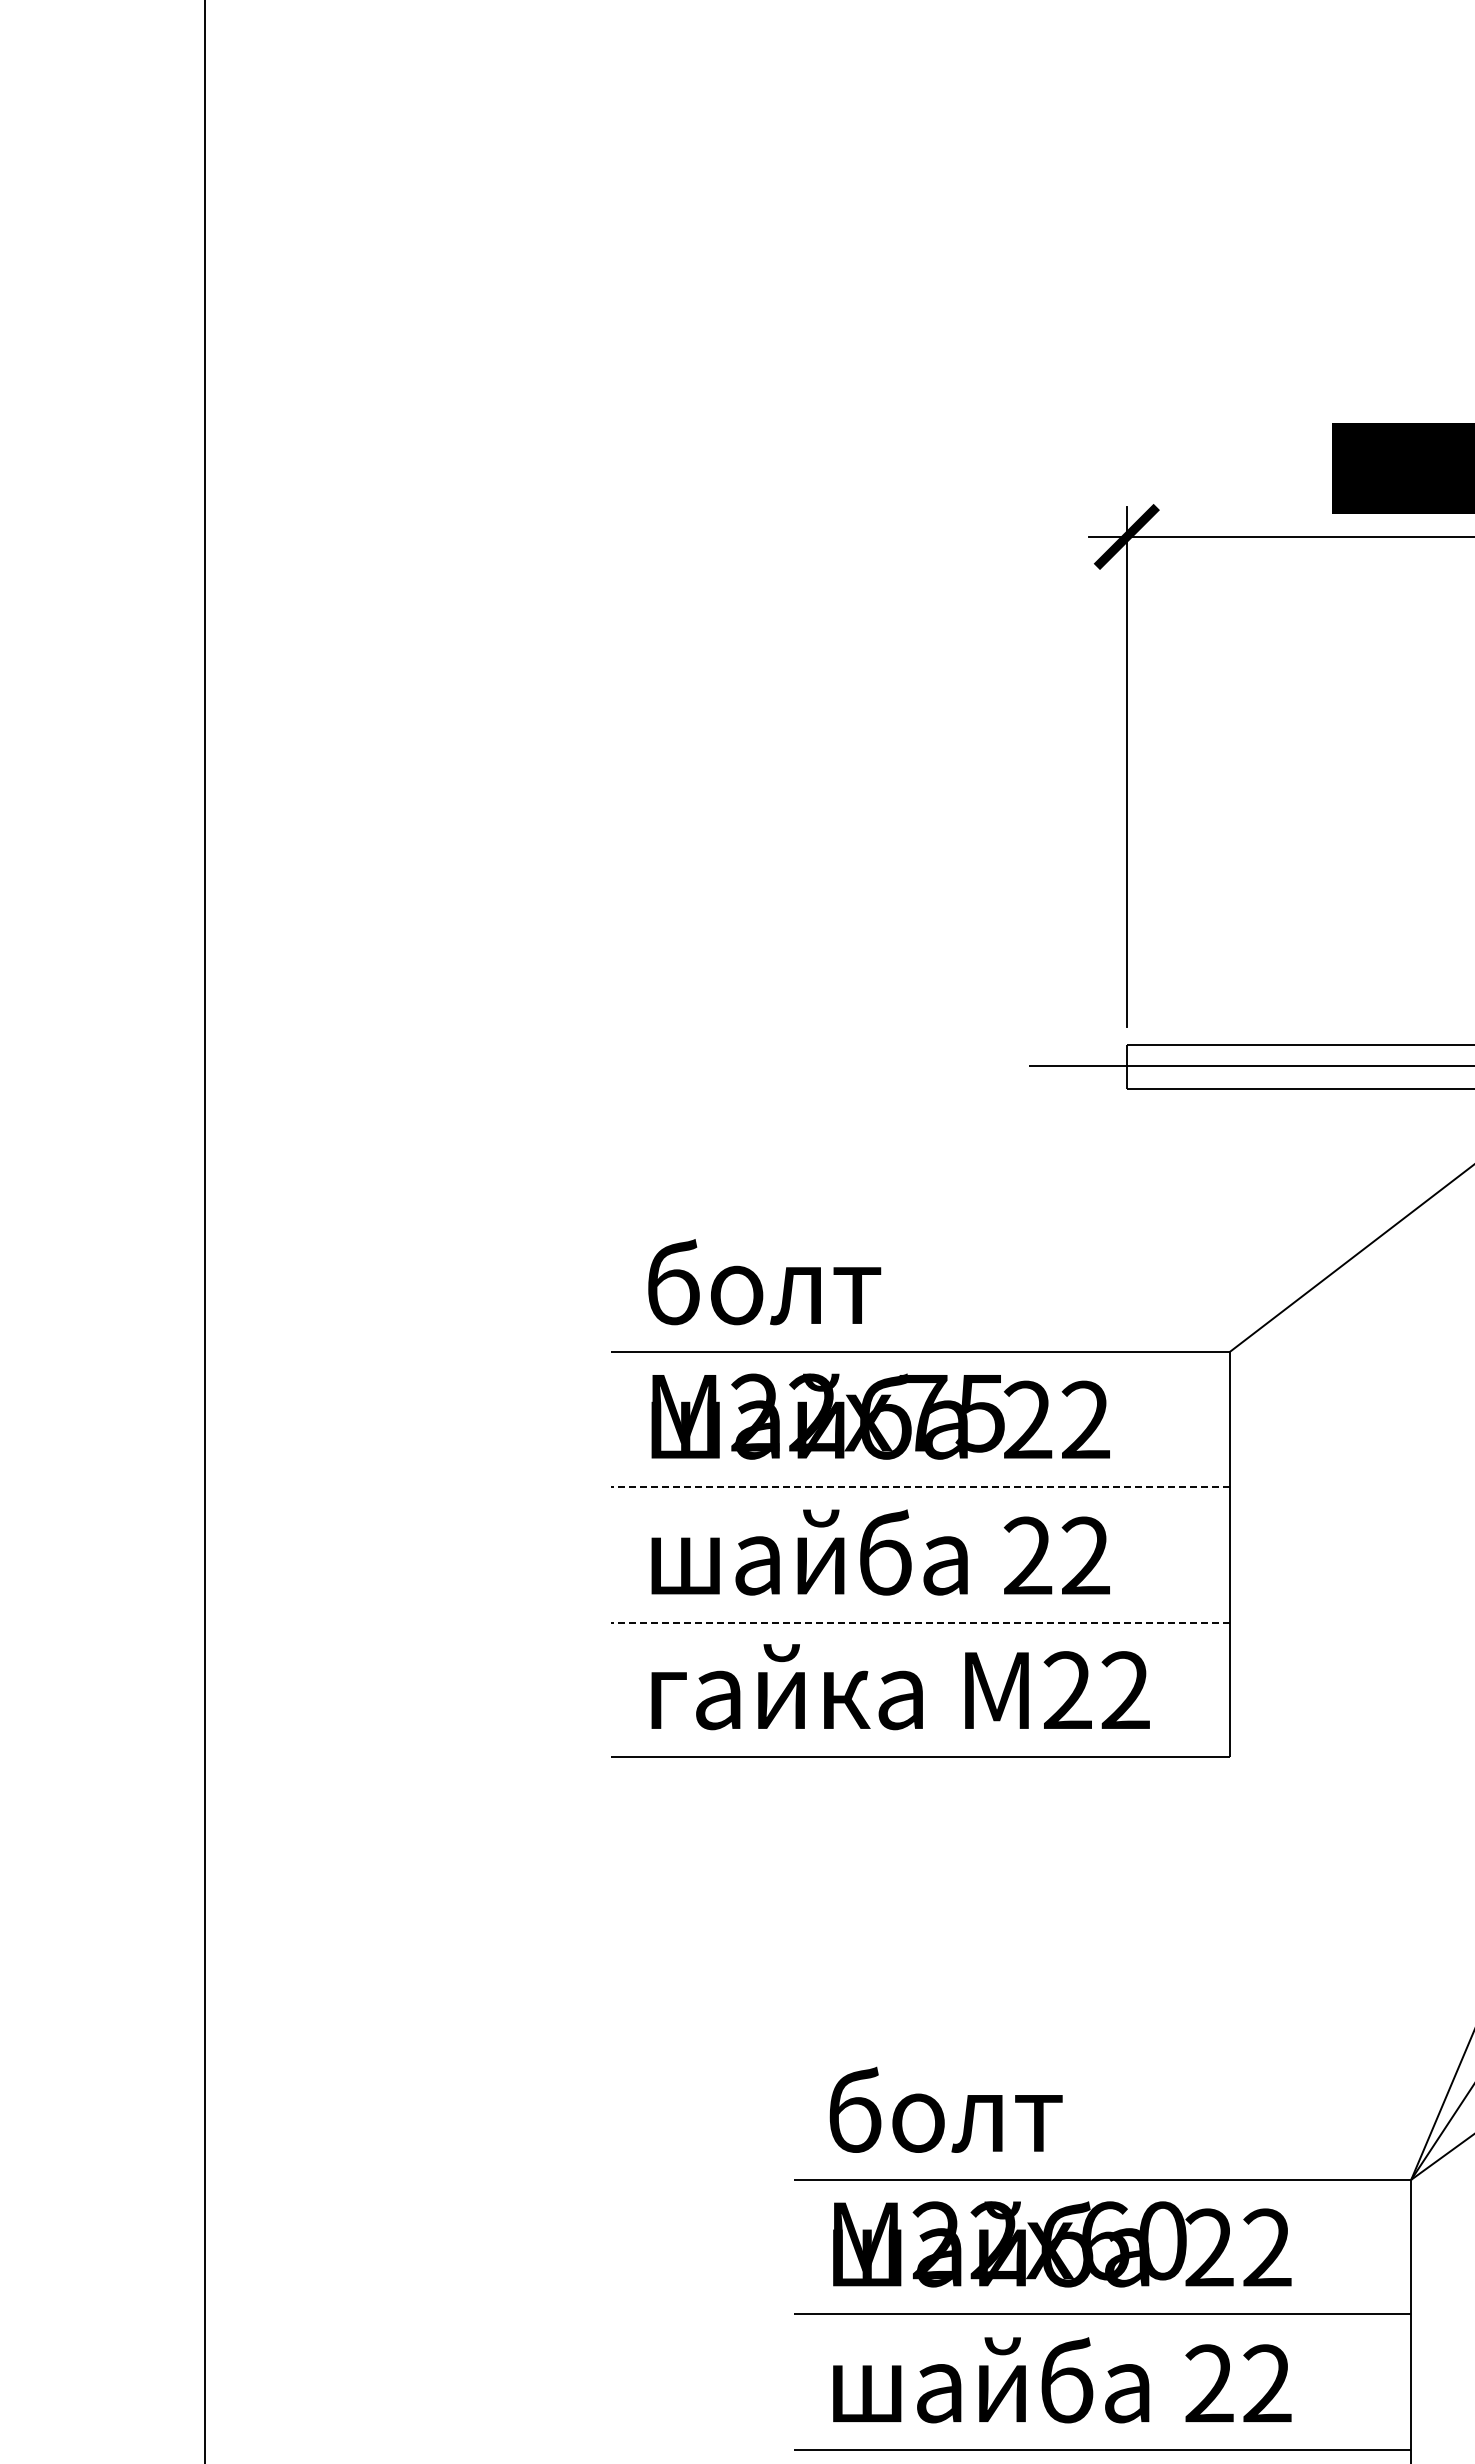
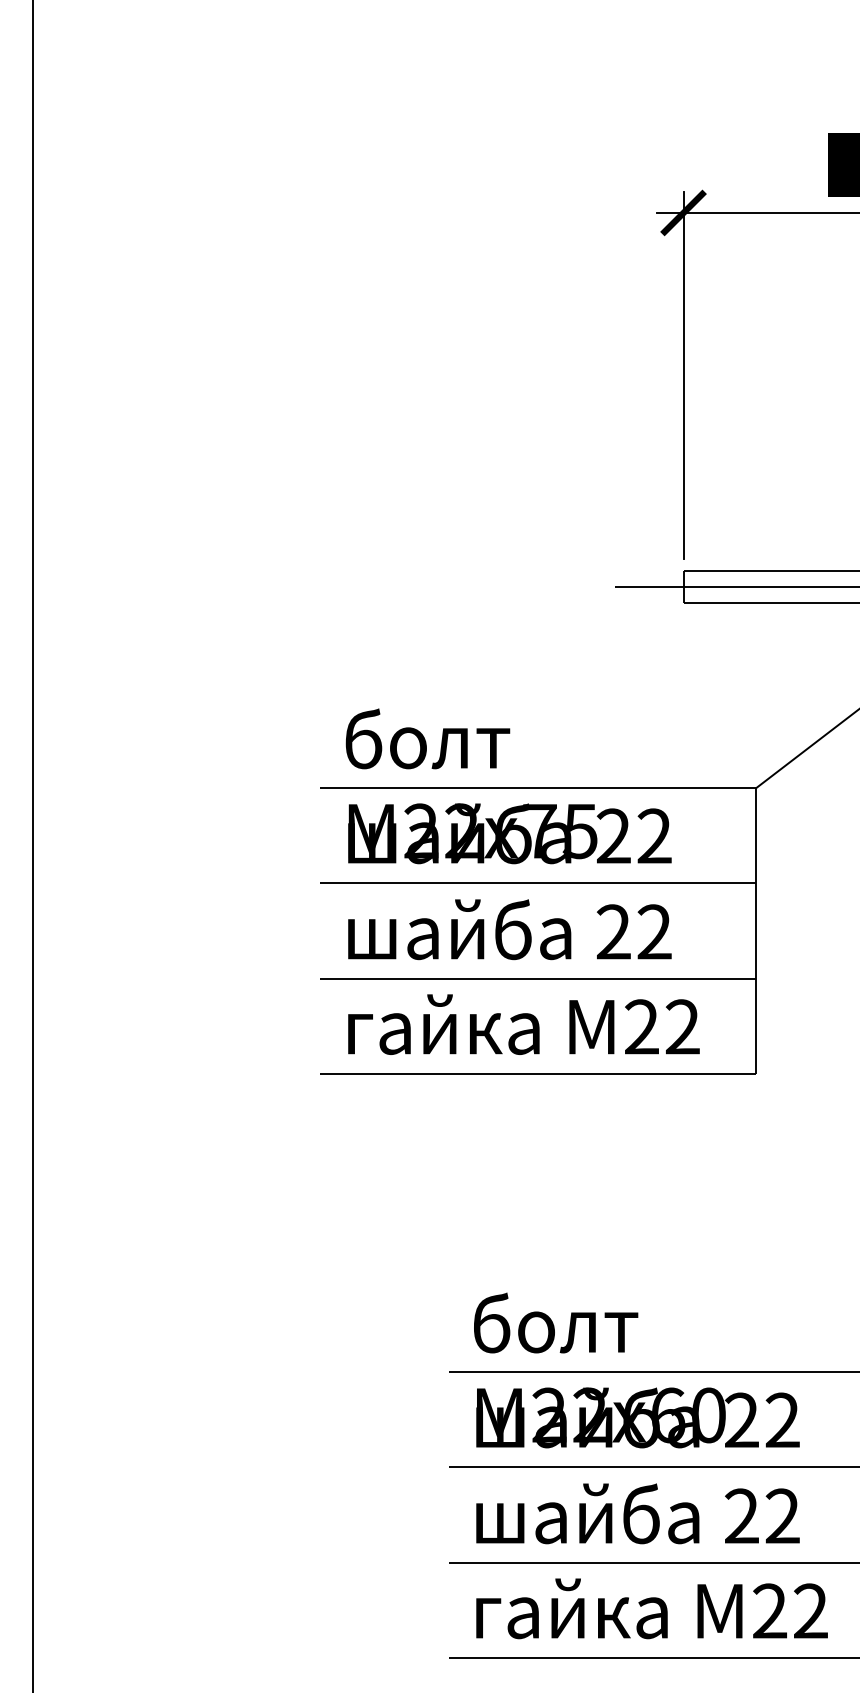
line: (920, 1486) -> (537, 883), dashed -> solid
line: (920, 1622) -> (537, 979), dashed -> solid

